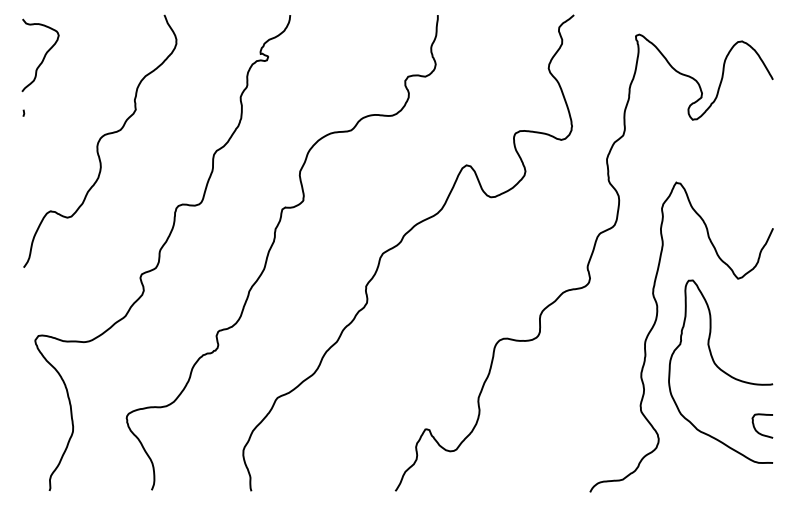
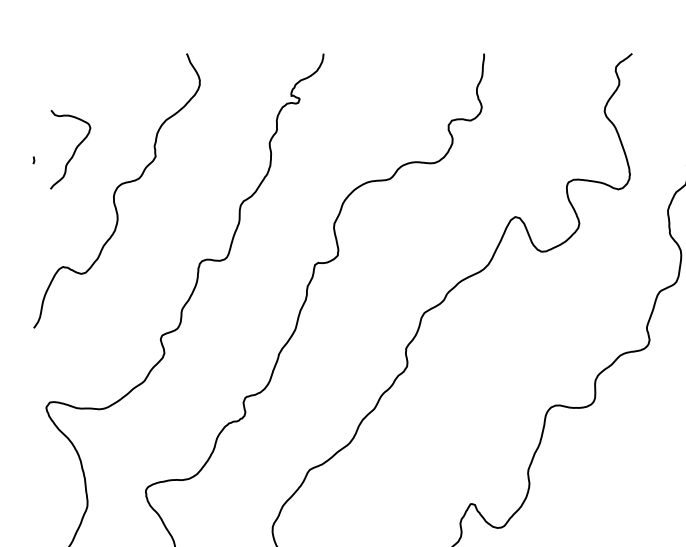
curve: (43, 56) -> (73, 150), moved

